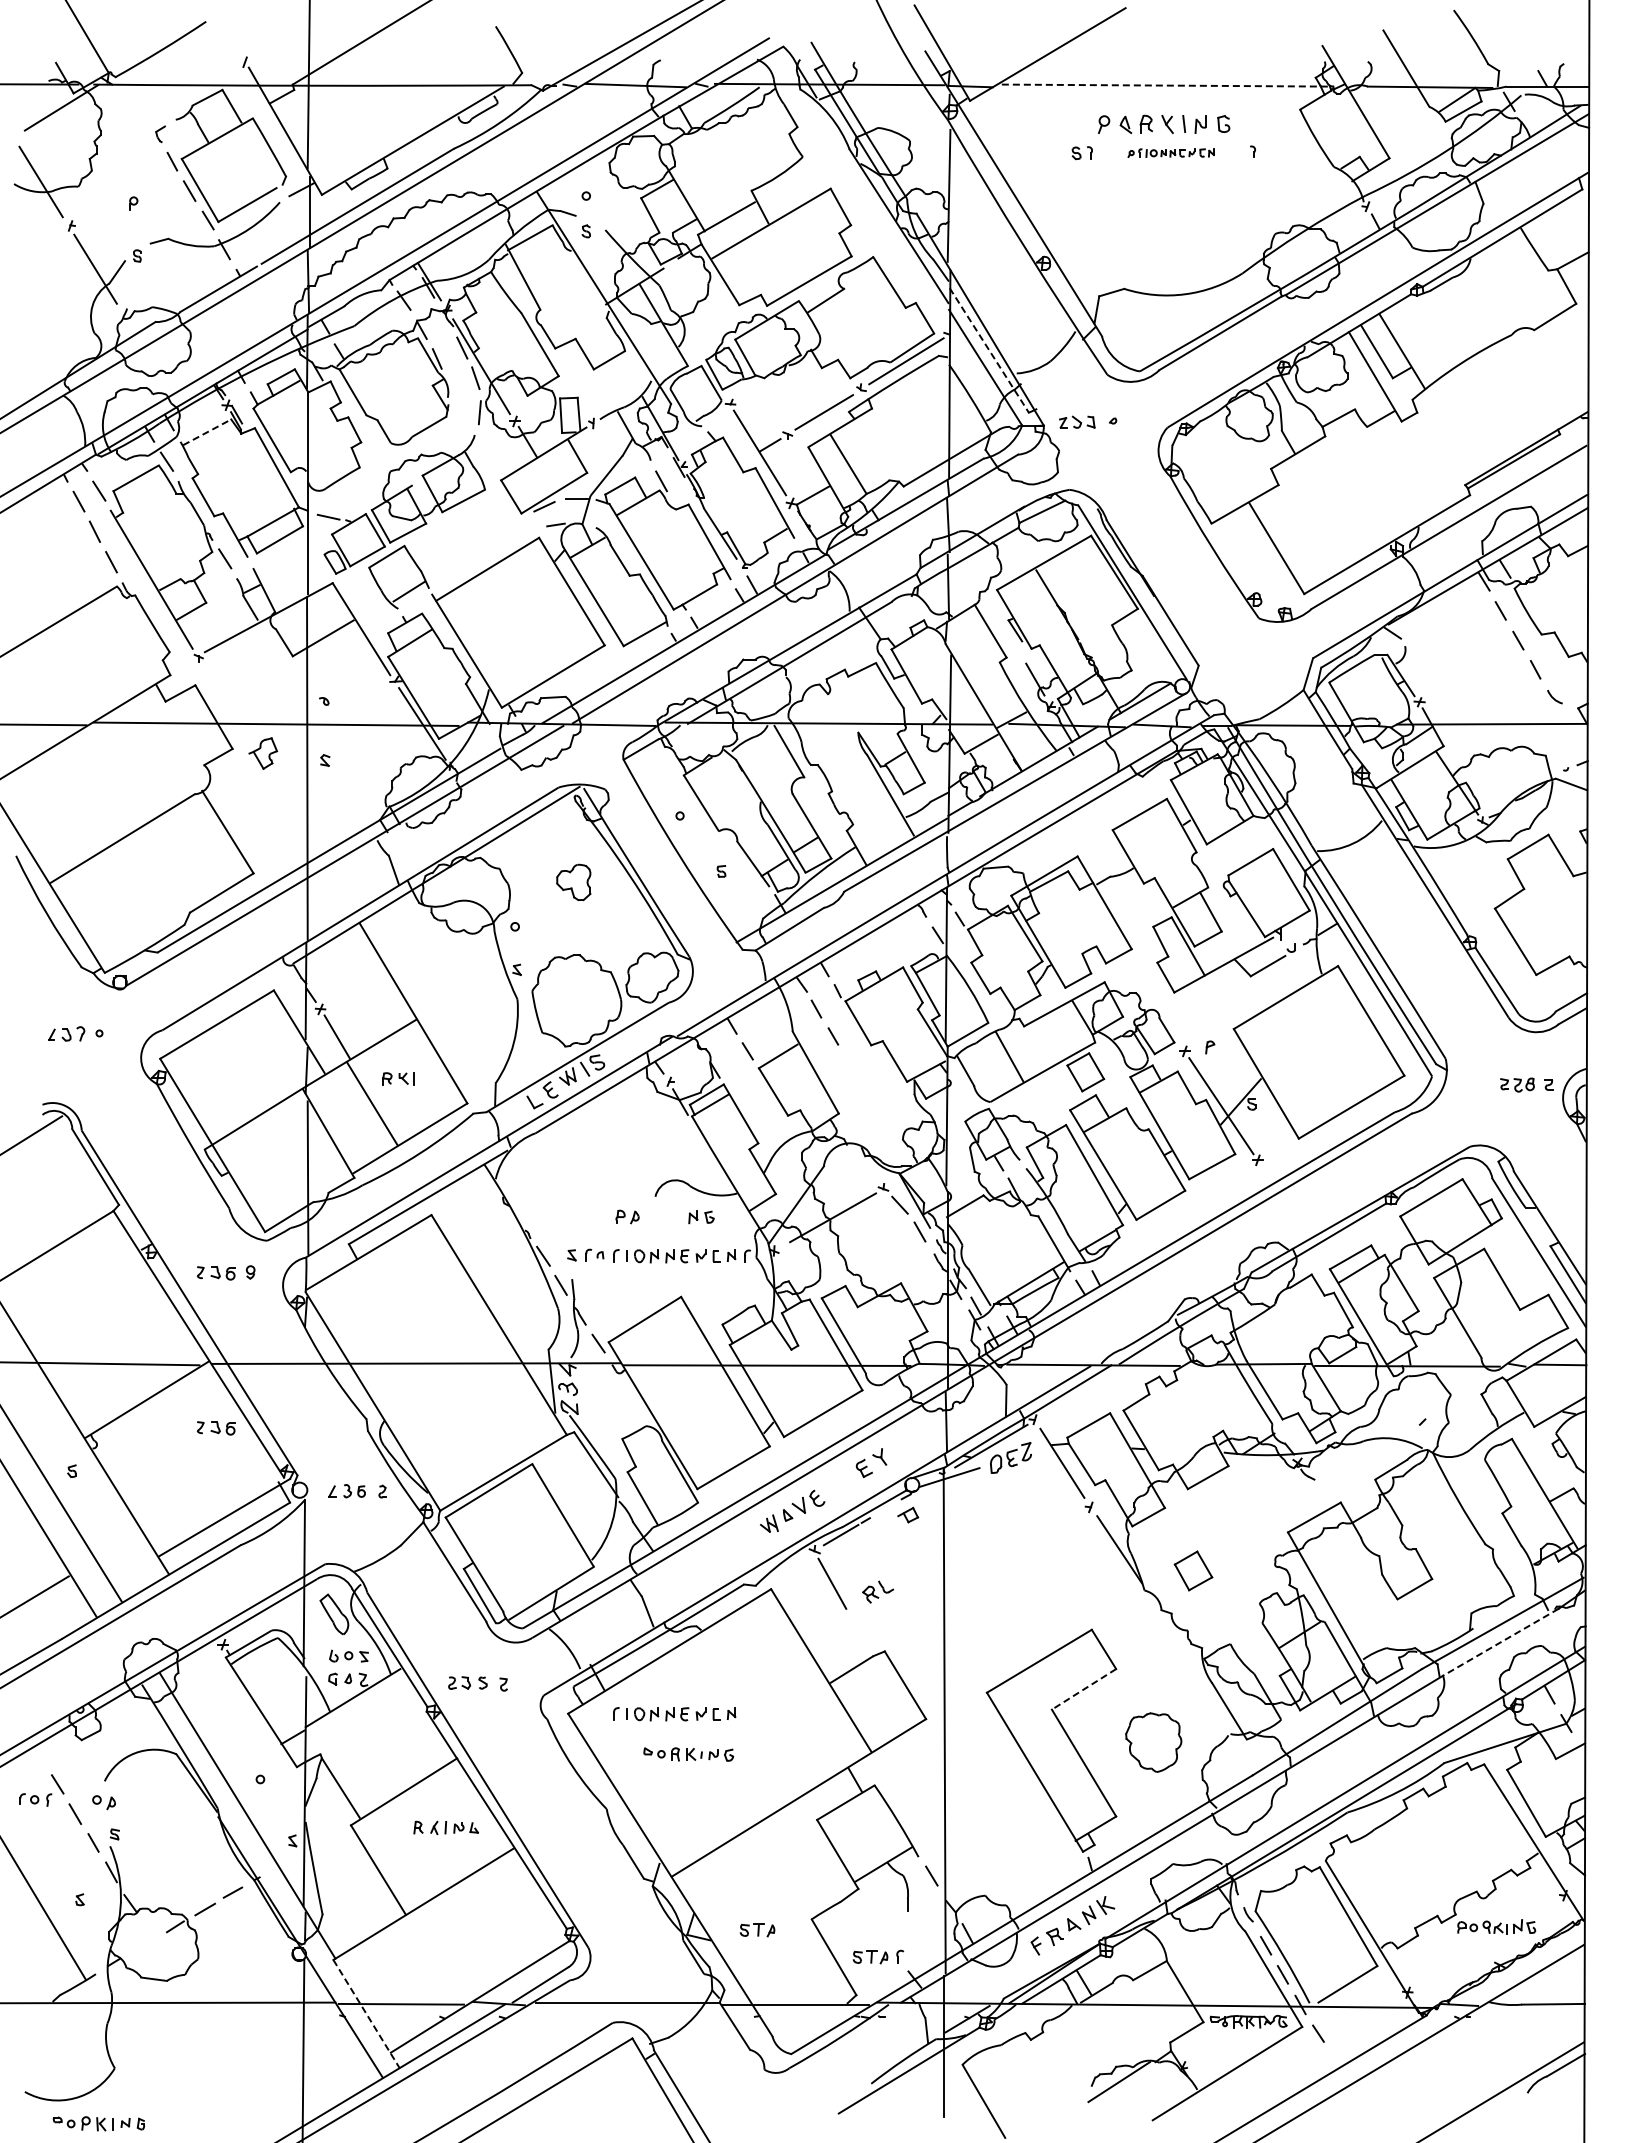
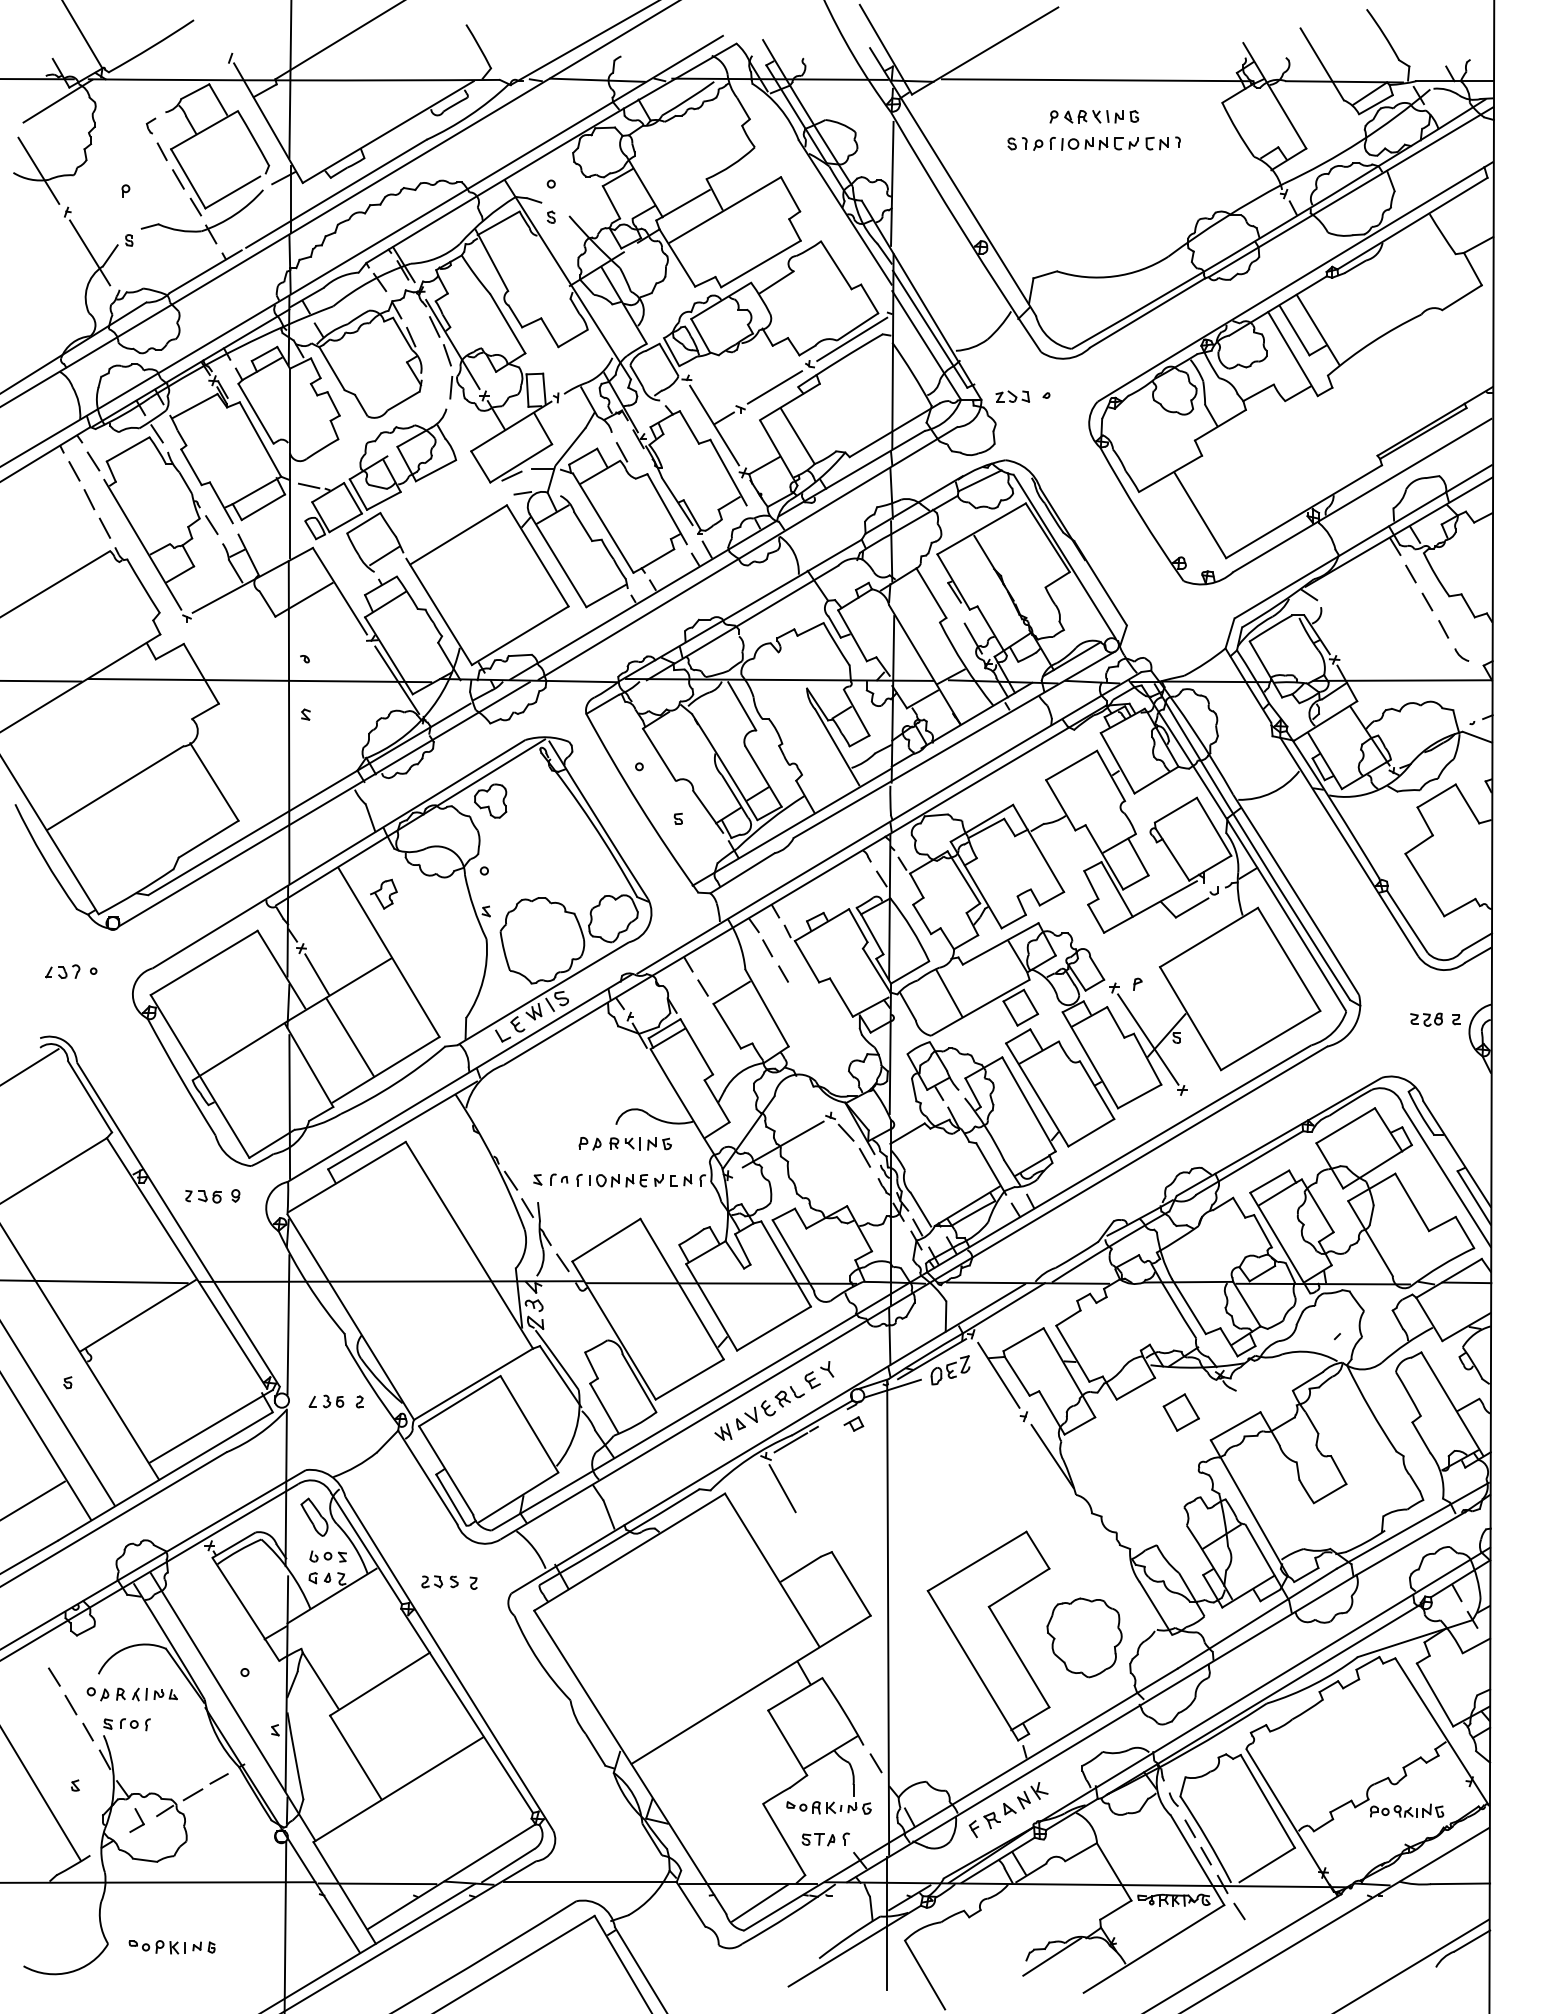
line: (1166, 85) -> (1096, 80), dashed -> solid
part: (1163, 124) -> (1093, 116), size x0.71
part: (1171, 152) -> (1101, 143), size x1.67
line: (989, 350) -> (930, 329), dashed -> solid
line: (207, 432) -> (195, 406), dashed -> solid
part: (263, 753) -> (384, 894), moved
part: (573, 882) -> (490, 801), moved
part: (398, 1078) -> (624, 1143), moved
line: (306, 1409) -> (288, 1324), added
part: (215, 1428) -> (202, 1342), removed
part: (1193, 1570) -> (1181, 1412), moved
part: (877, 1591) -> (789, 1396), moved
line: (1500, 1642) -> (1410, 1543), dashed -> solid
line: (1083, 1689) -> (1018, 1587), dashed -> solid
part: (674, 1714) -> (634, 1611), removed
part: (1153, 1742) -> (1084, 1637), size x1.43
part: (688, 1754) -> (828, 1807), moved
part: (35, 1799) -> (135, 1724), moved
part: (445, 1827) -> (146, 1694), moved
part: (757, 1930) -> (712, 1814), removed
part: (145, 1936) -> (136, 1820), added
line: (366, 2014) -> (344, 1893), dashed -> solid
line: (808, 2024) -> (760, 1902), added
part: (98, 2123) -> (171, 1947), moved

